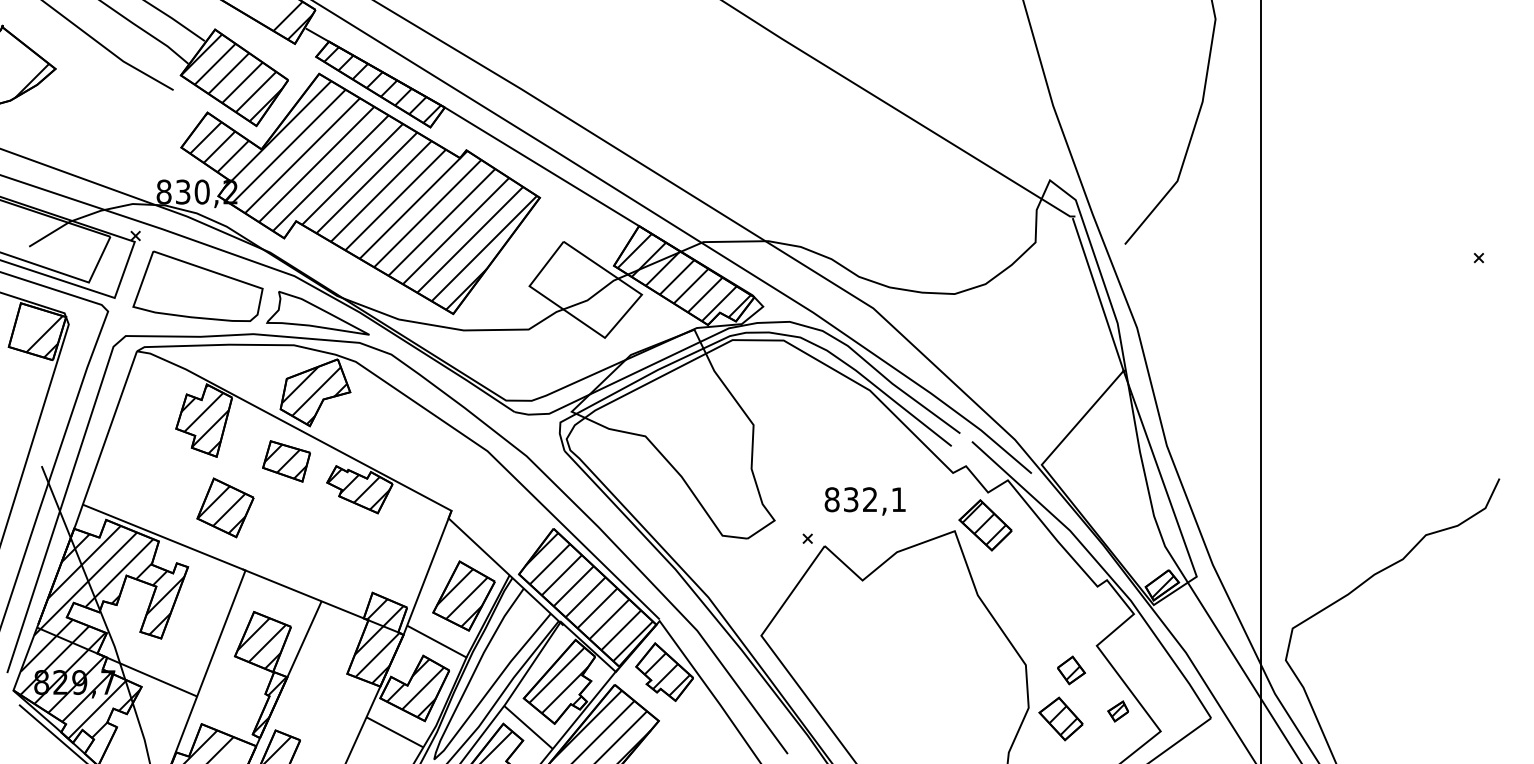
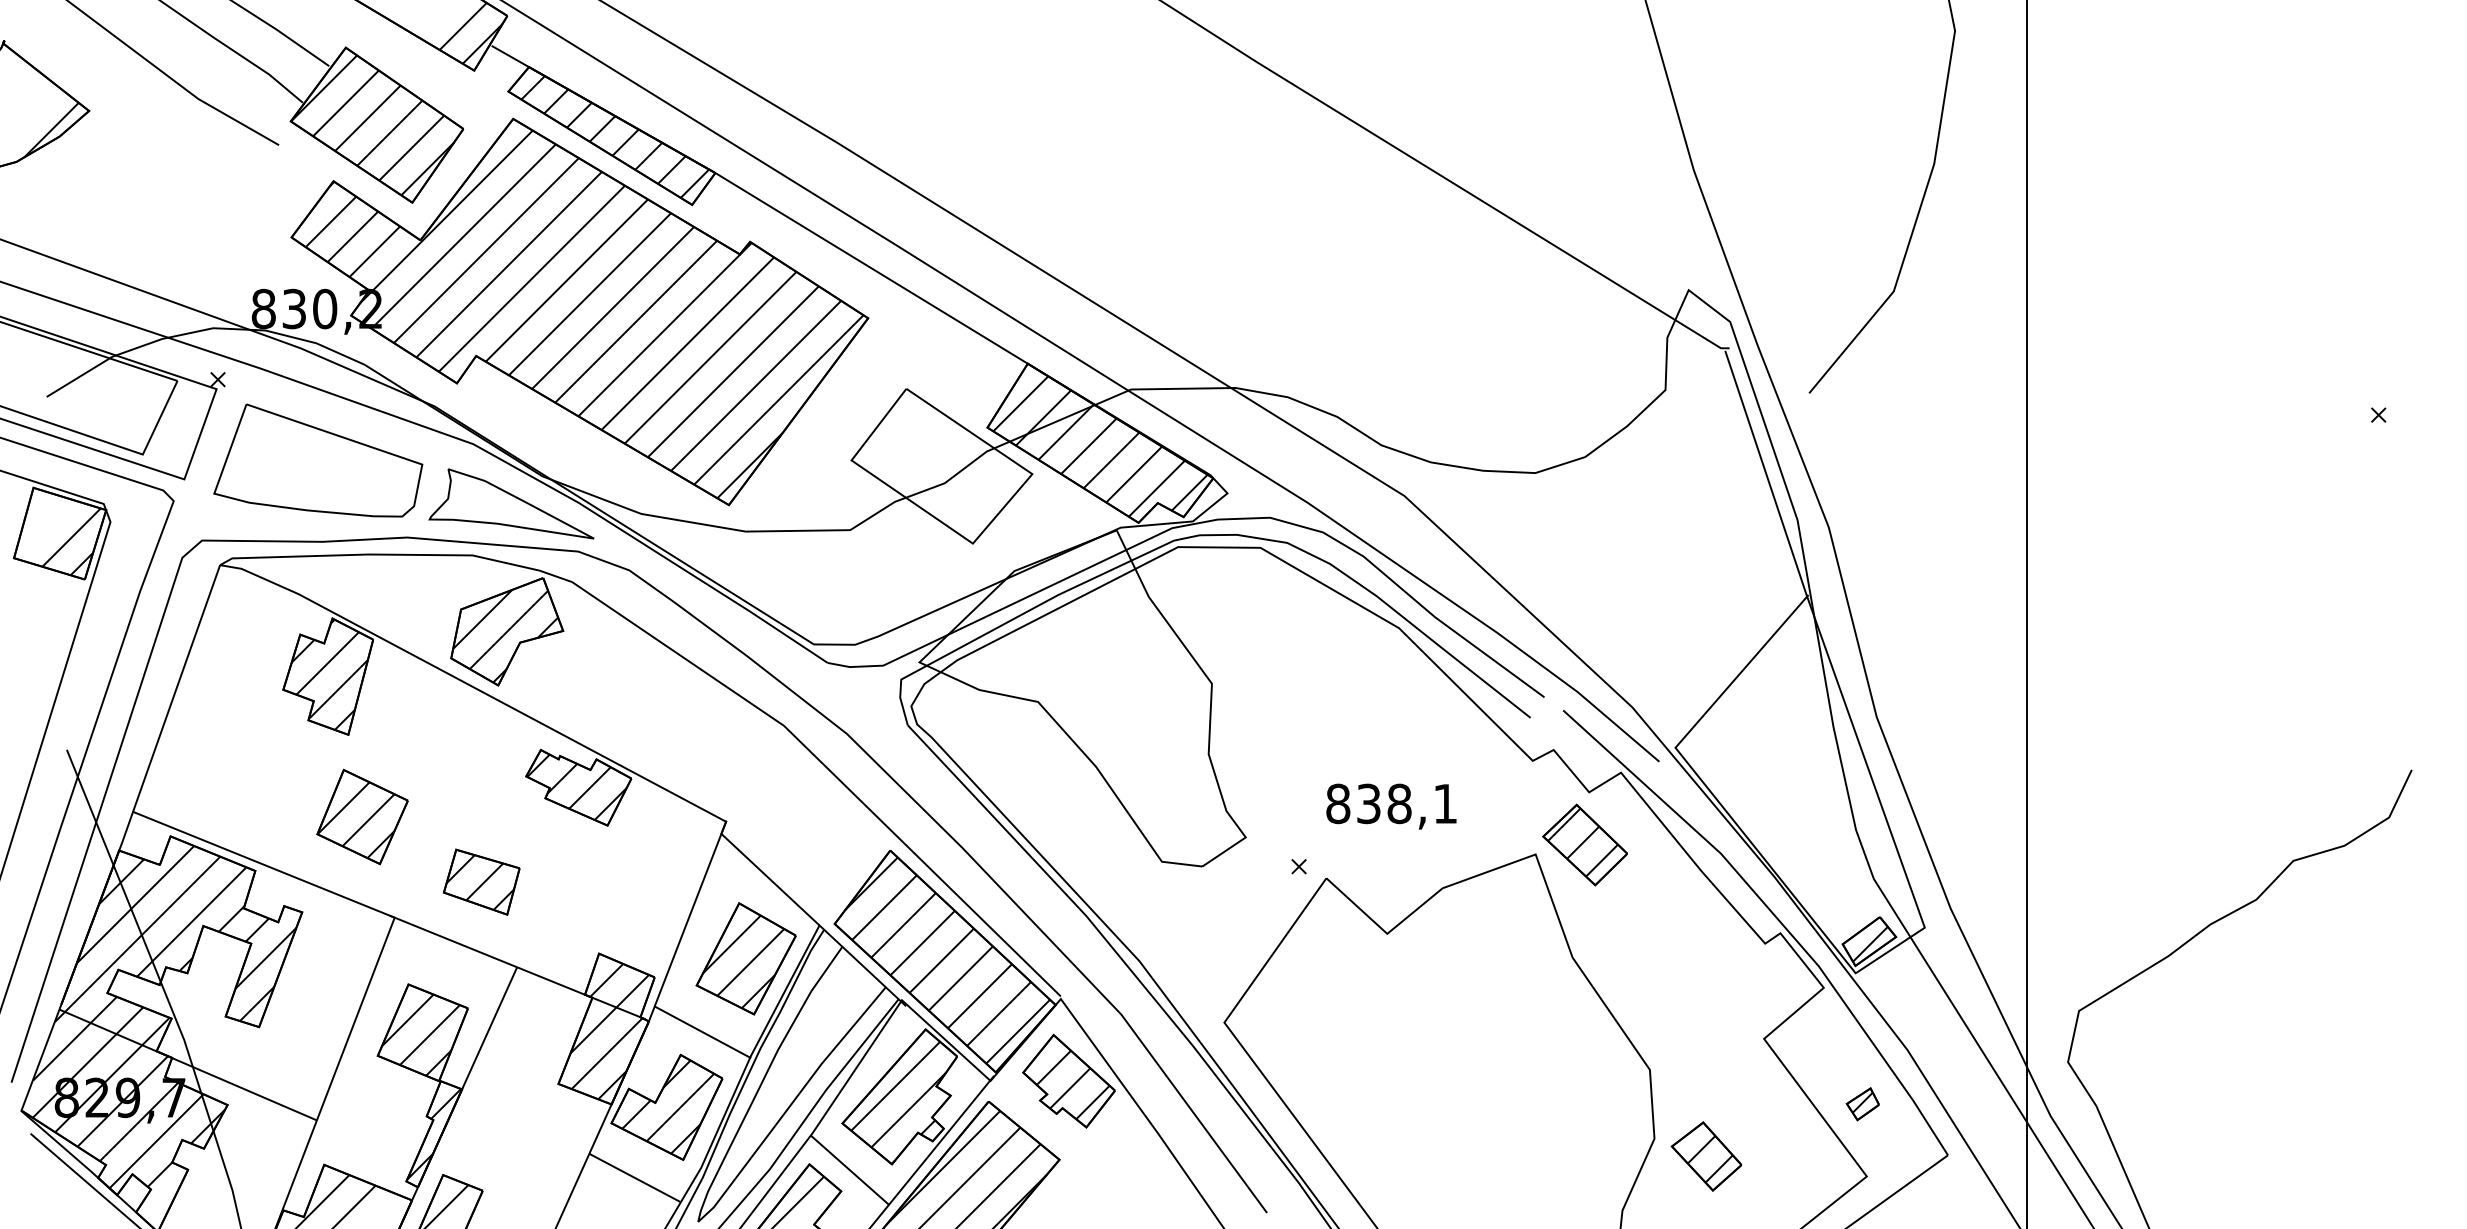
part: (286, 461) -> (481, 882), moved
text: (869, 499) -> (1398, 803), 832,1 -> 838,1
part: (1071, 670) -> (1723, 1078), removed
part: (1118, 711) -> (1863, 1104), moved

